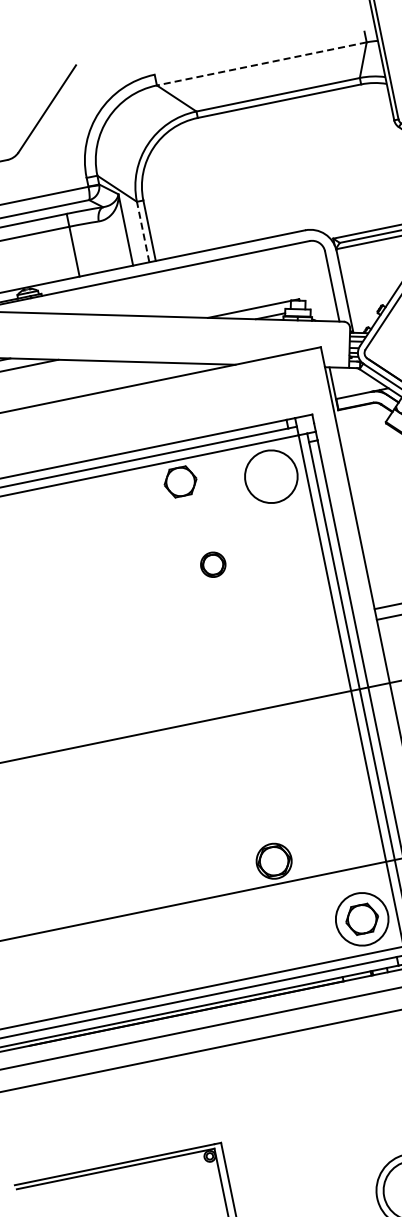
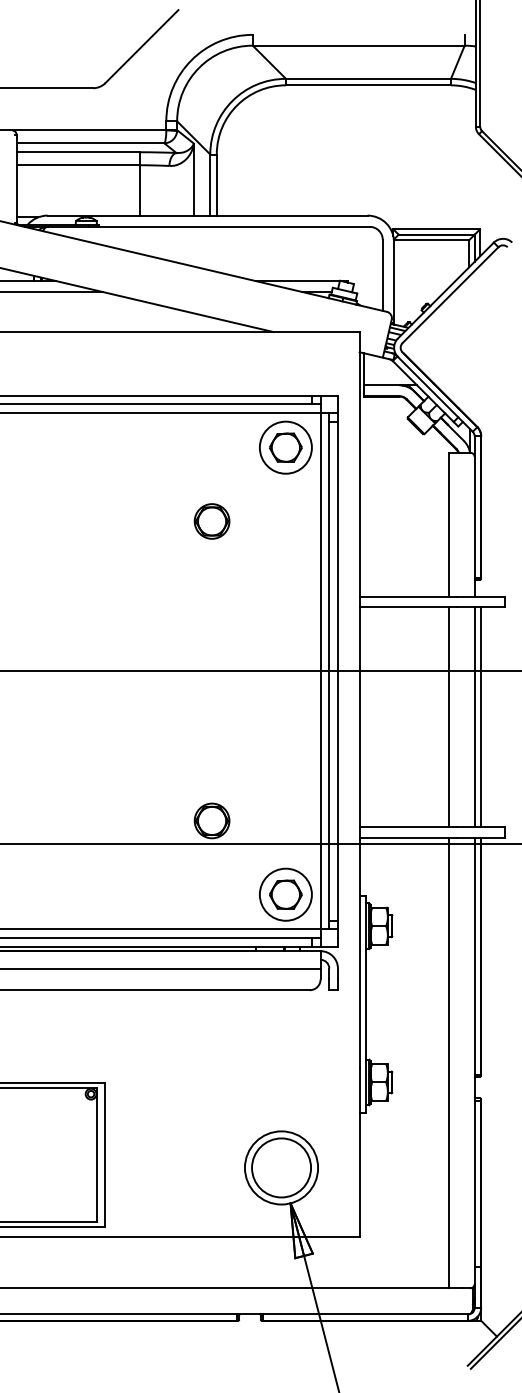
line: (261, 63) -> (358, 45), dashed -> solid
line: (143, 232) -> (210, 185), dashed -> solid
part: (180, 481) -> (285, 447), moved
part: (212, 564) -> (211, 521), size x1.43

